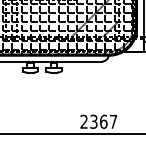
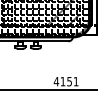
text: (97, 121) -> (65, 81), 2367 -> 4151

